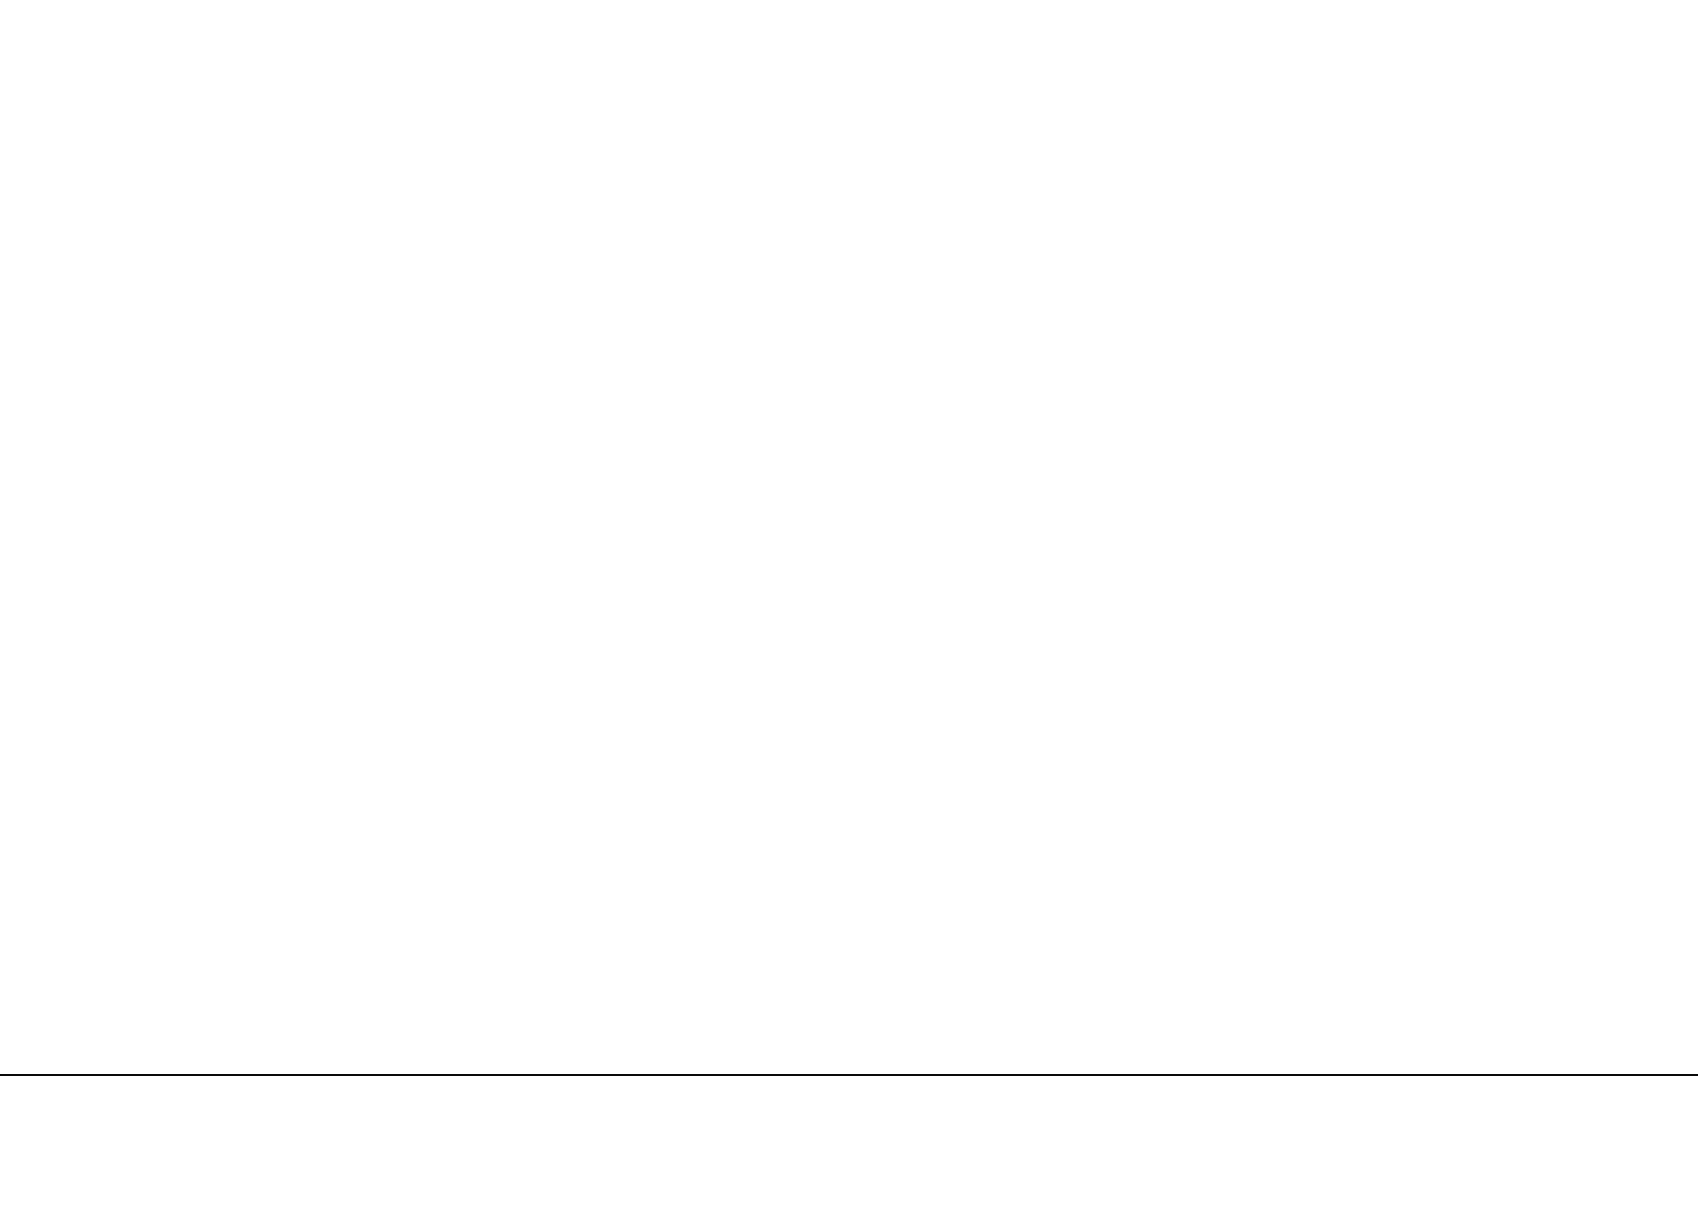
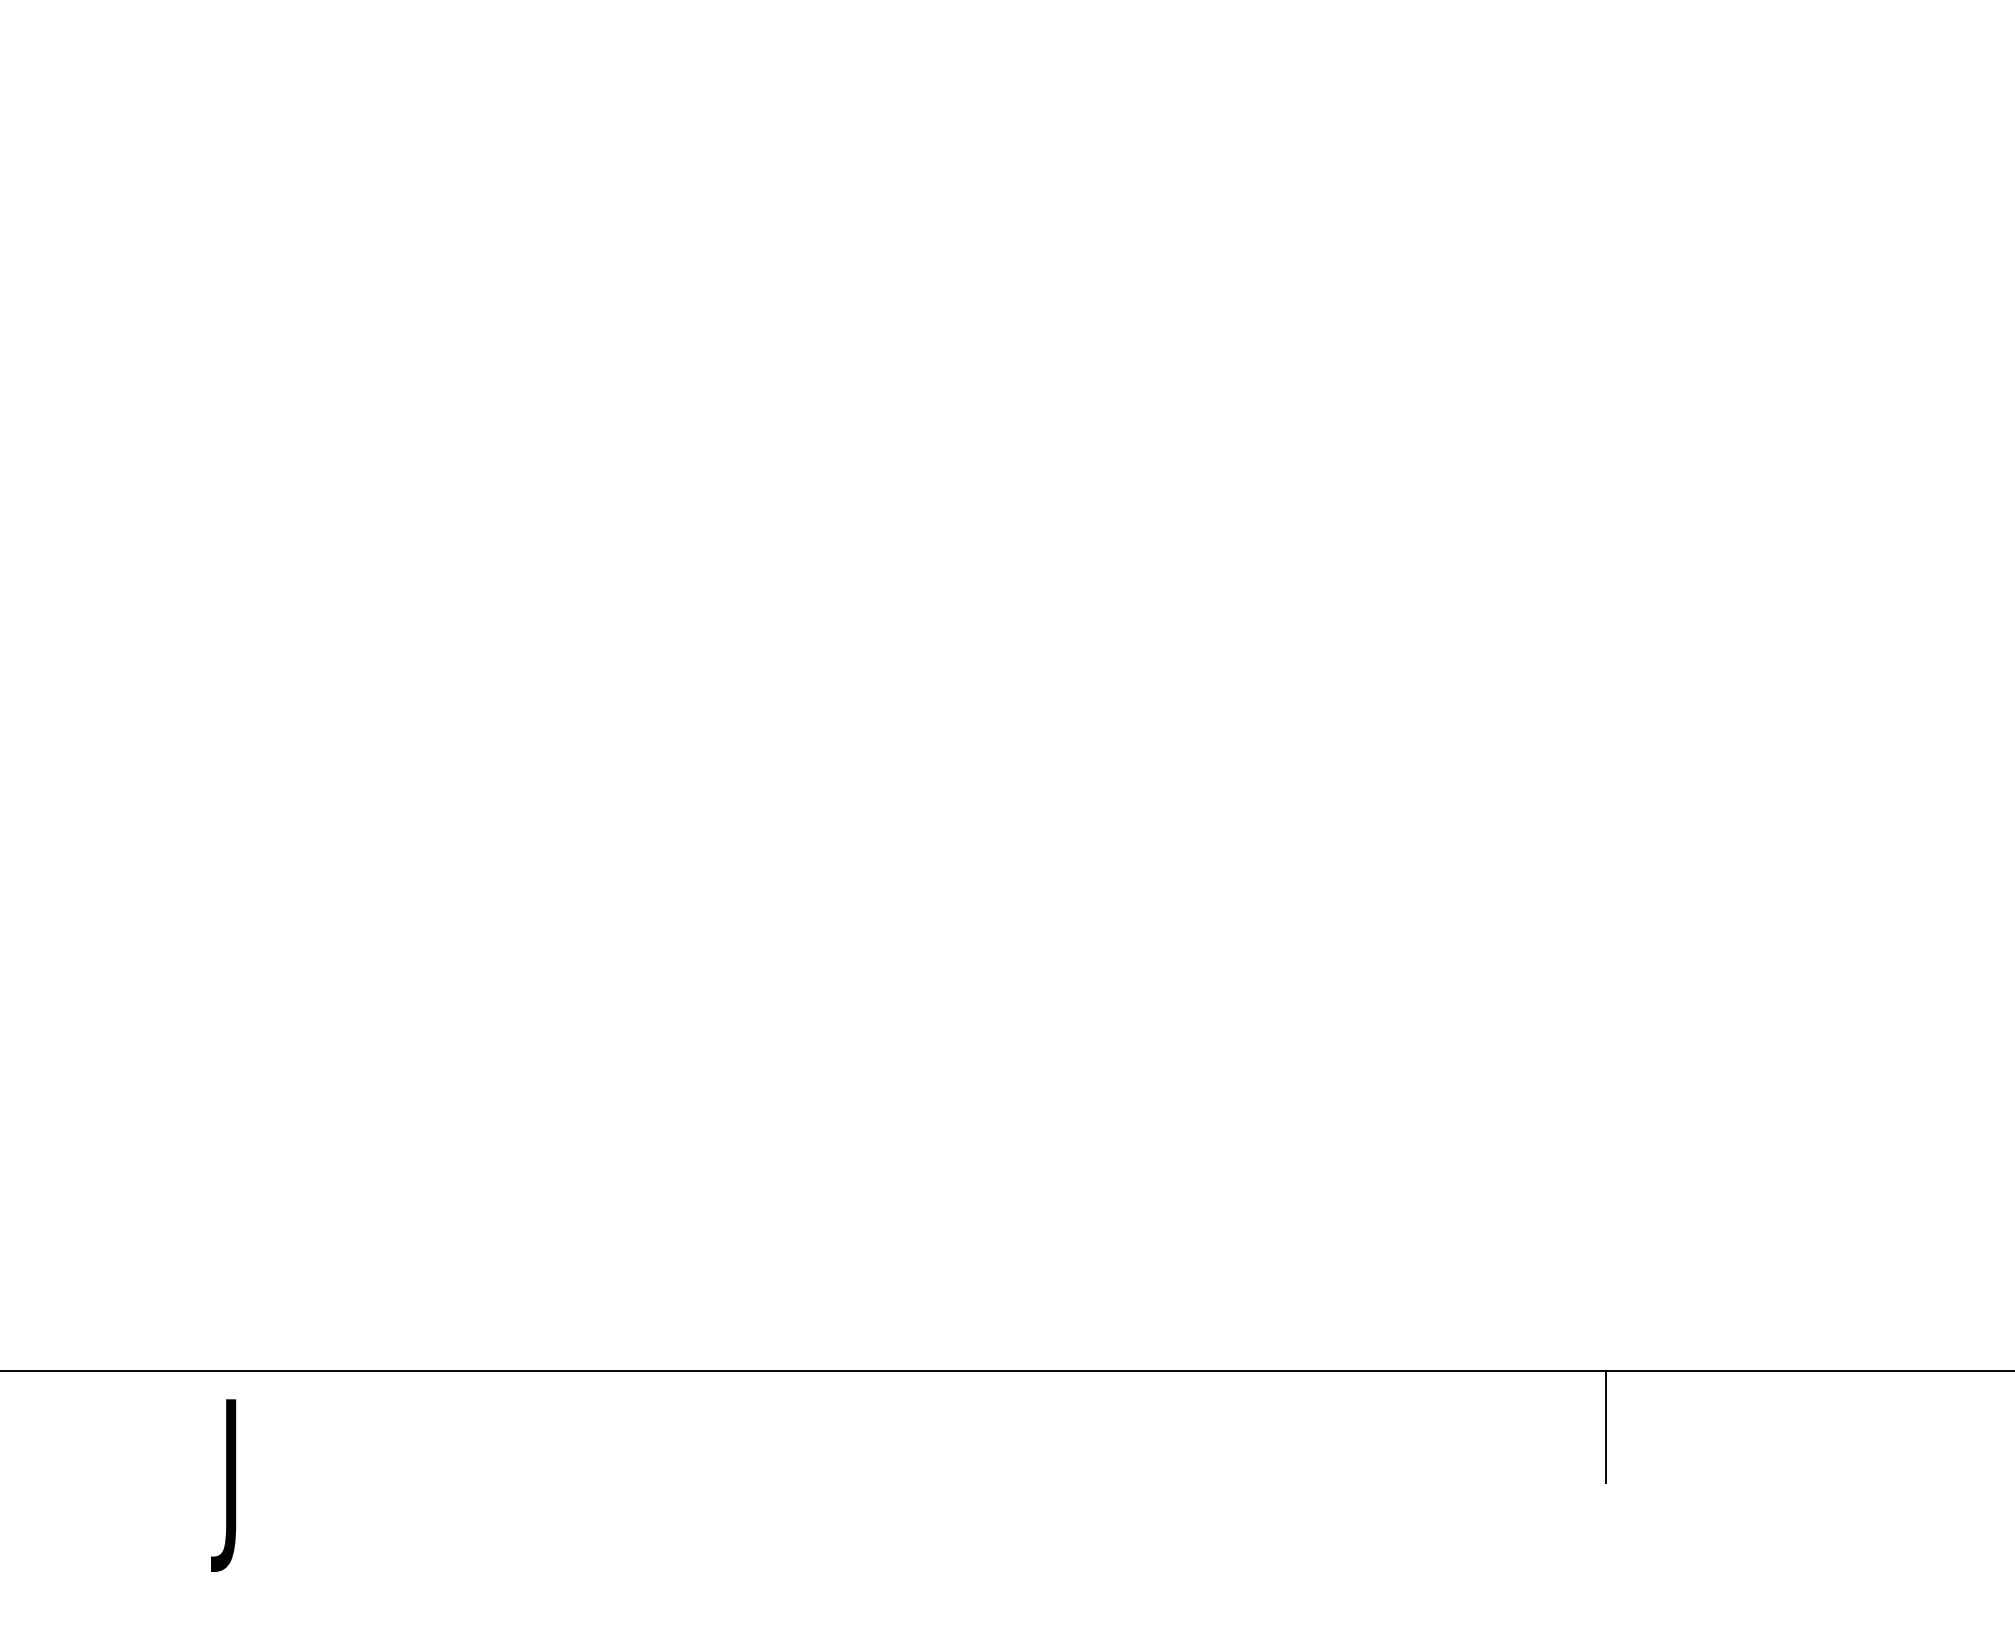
line: (1196, 1127) -> (1605, 1426), added

